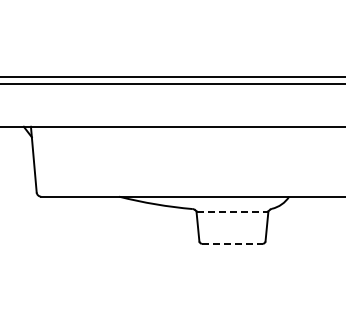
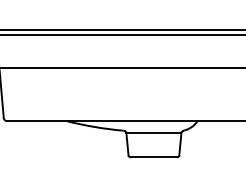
line: (232, 211) -> (153, 132), dashed -> solid
line: (232, 243) -> (153, 157), dashed -> solid

